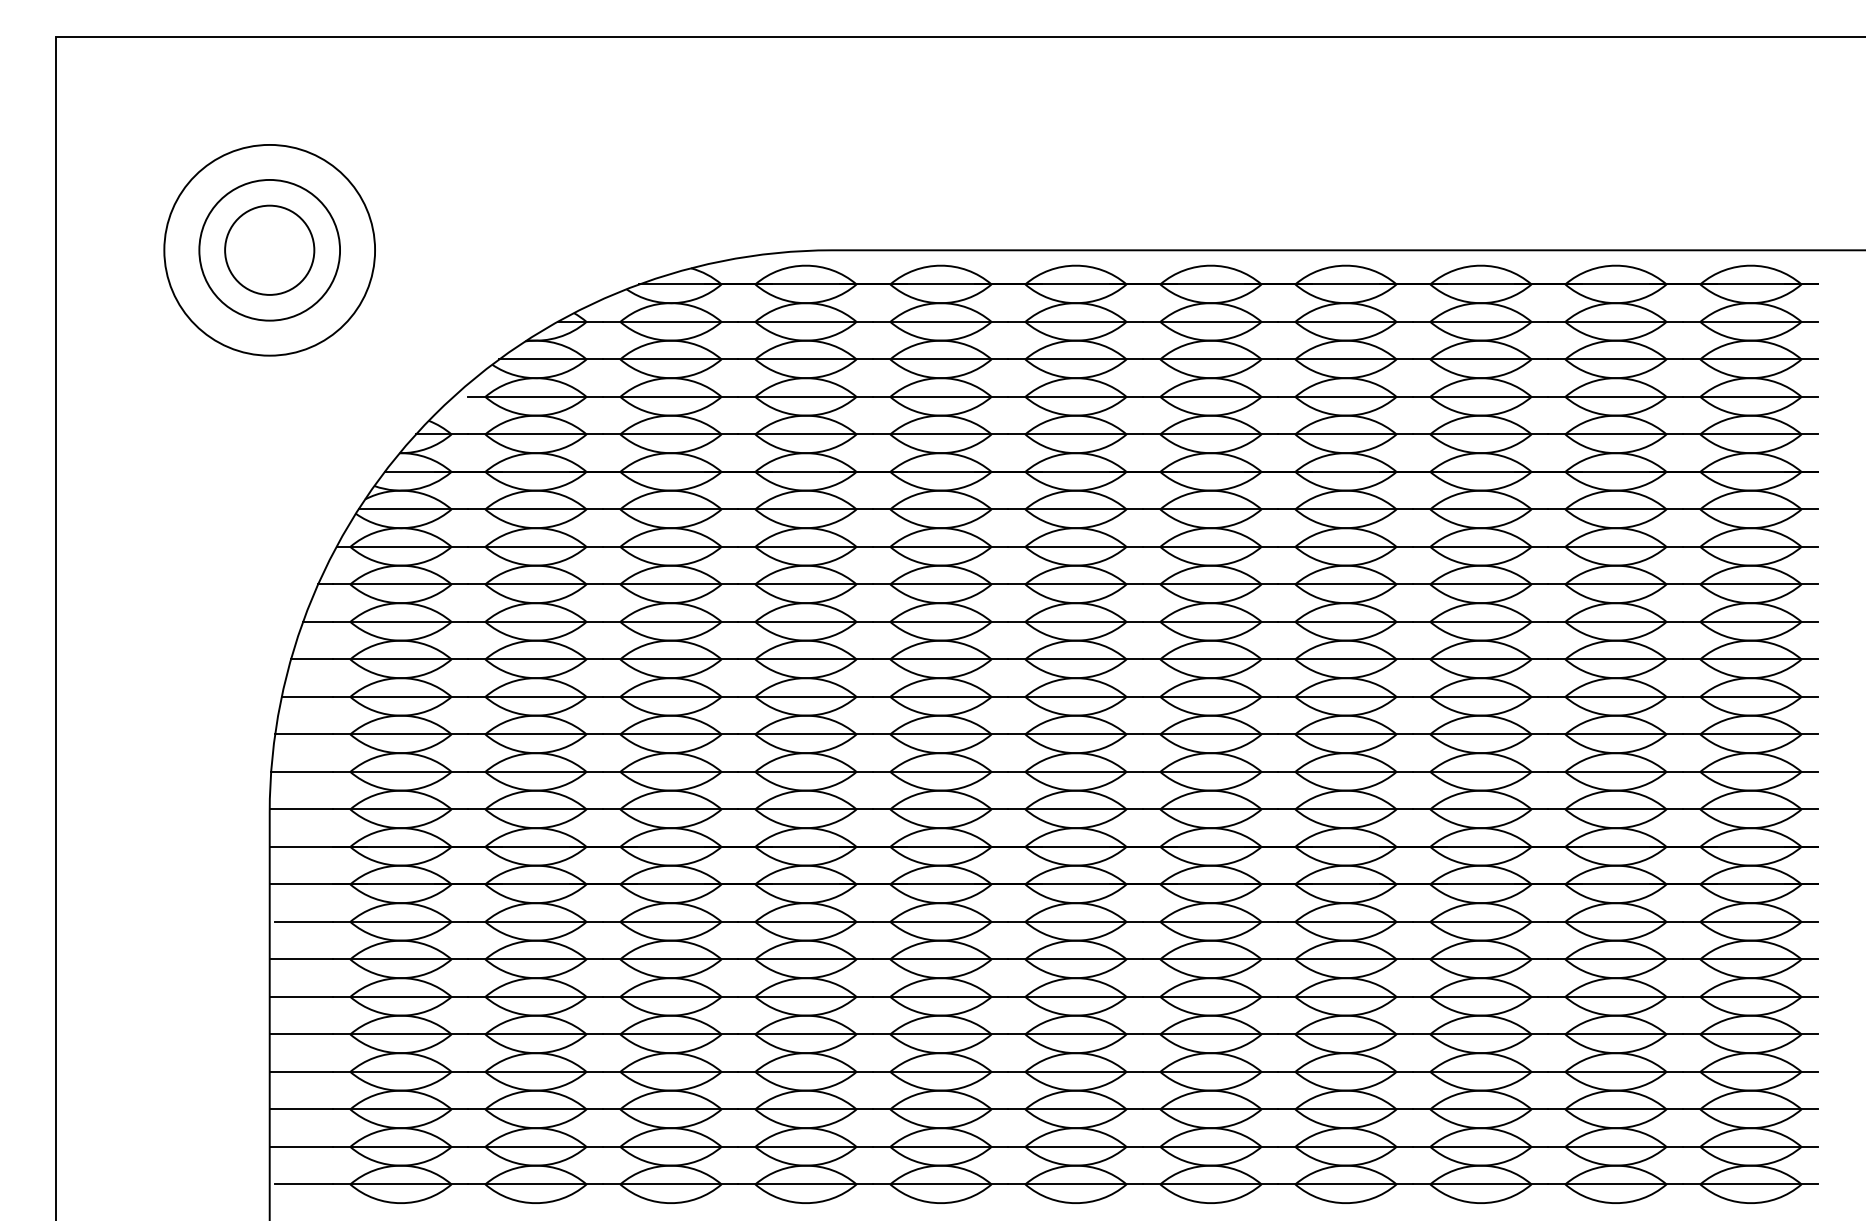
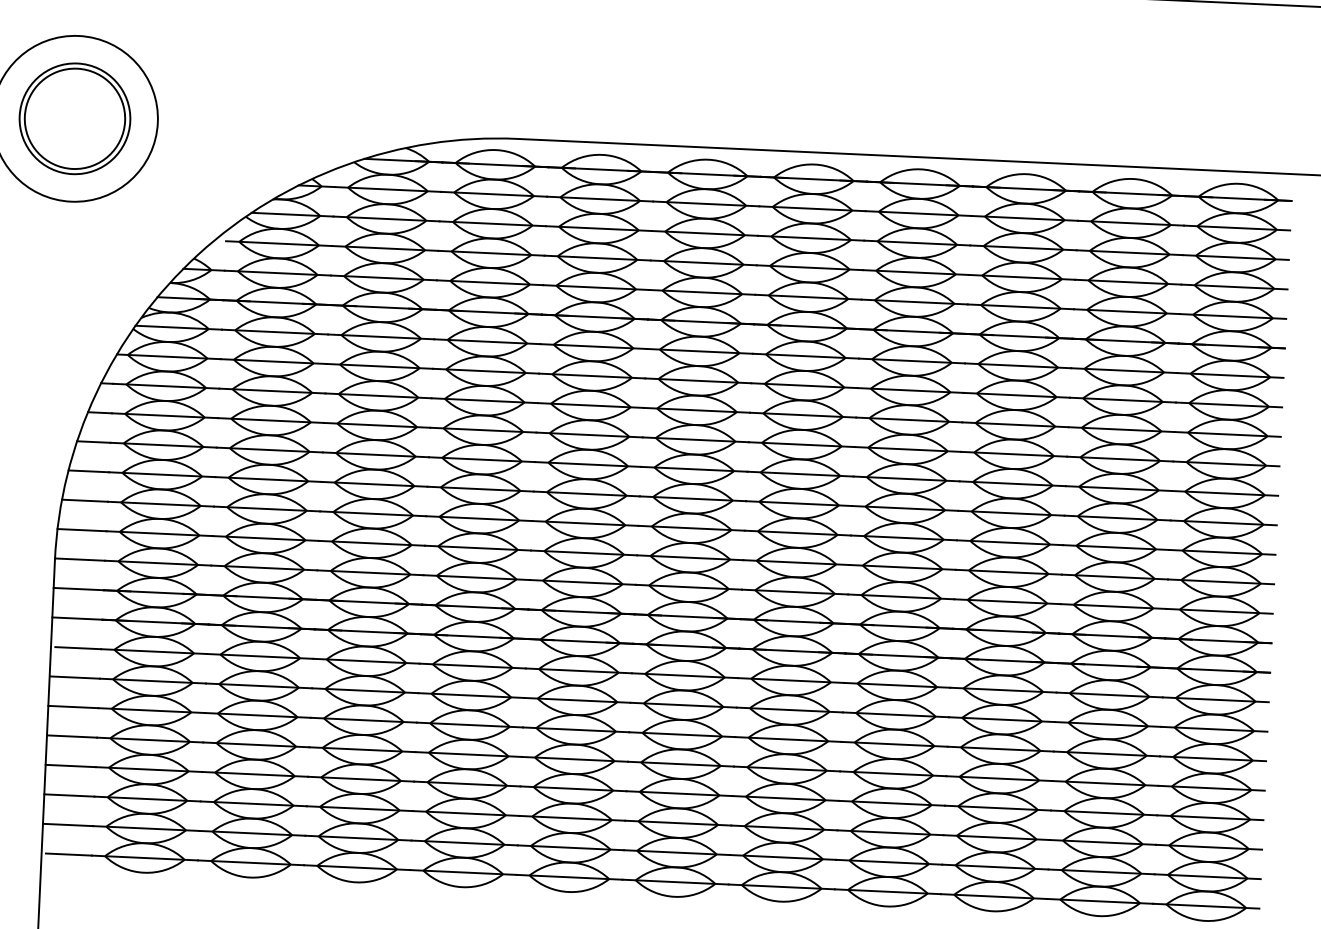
circle: (269, 250) -> (74, 118), size x1.43

